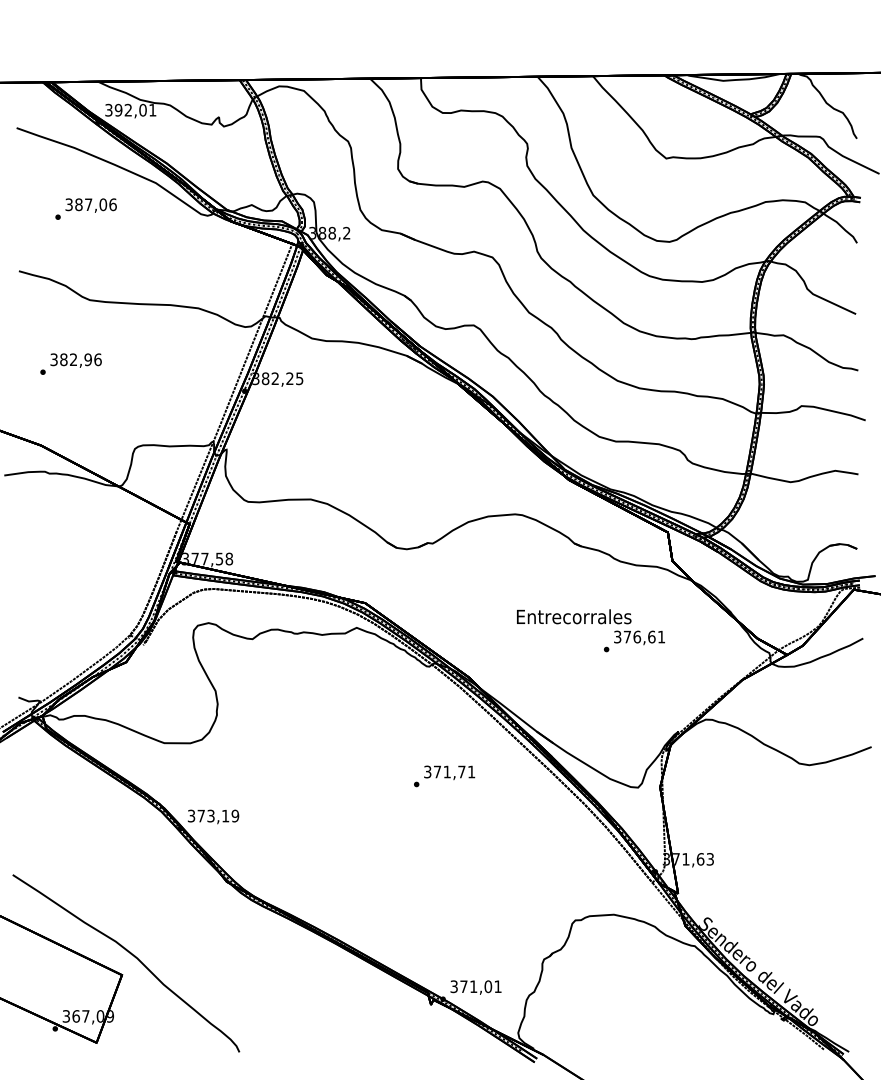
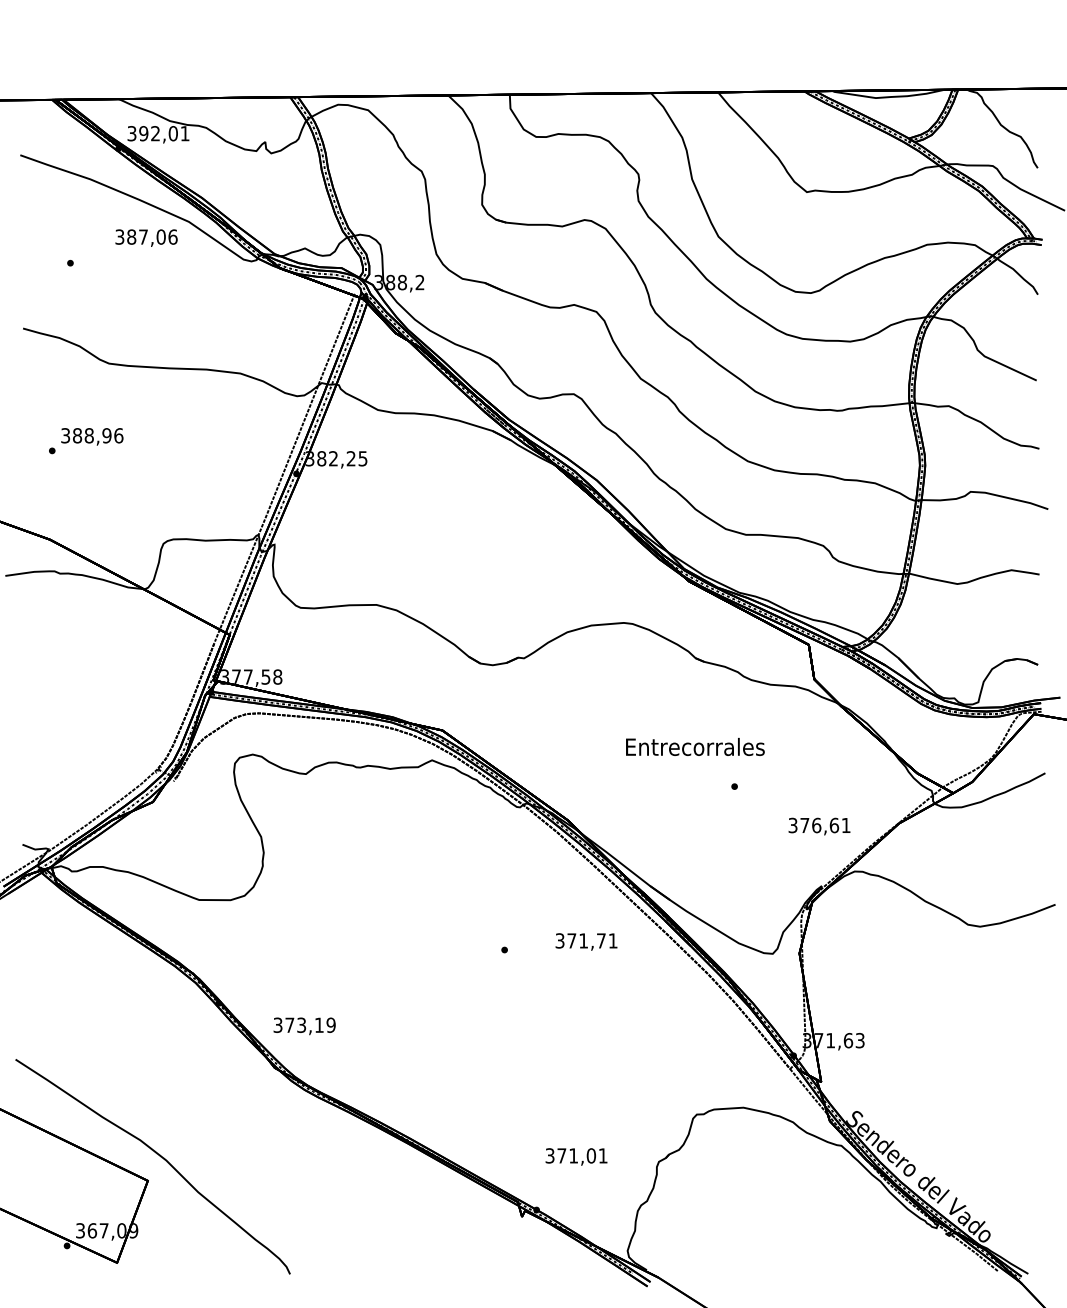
text: (91, 205) -> (146, 237), moved
text: (72, 359) -> (88, 435), 382,96 -> 388,96
text: (639, 637) -> (819, 826), moved
text: (449, 772) -> (586, 941), moved
text: (213, 817) -> (304, 1026), moved
text: (476, 987) -> (576, 1156), moved

